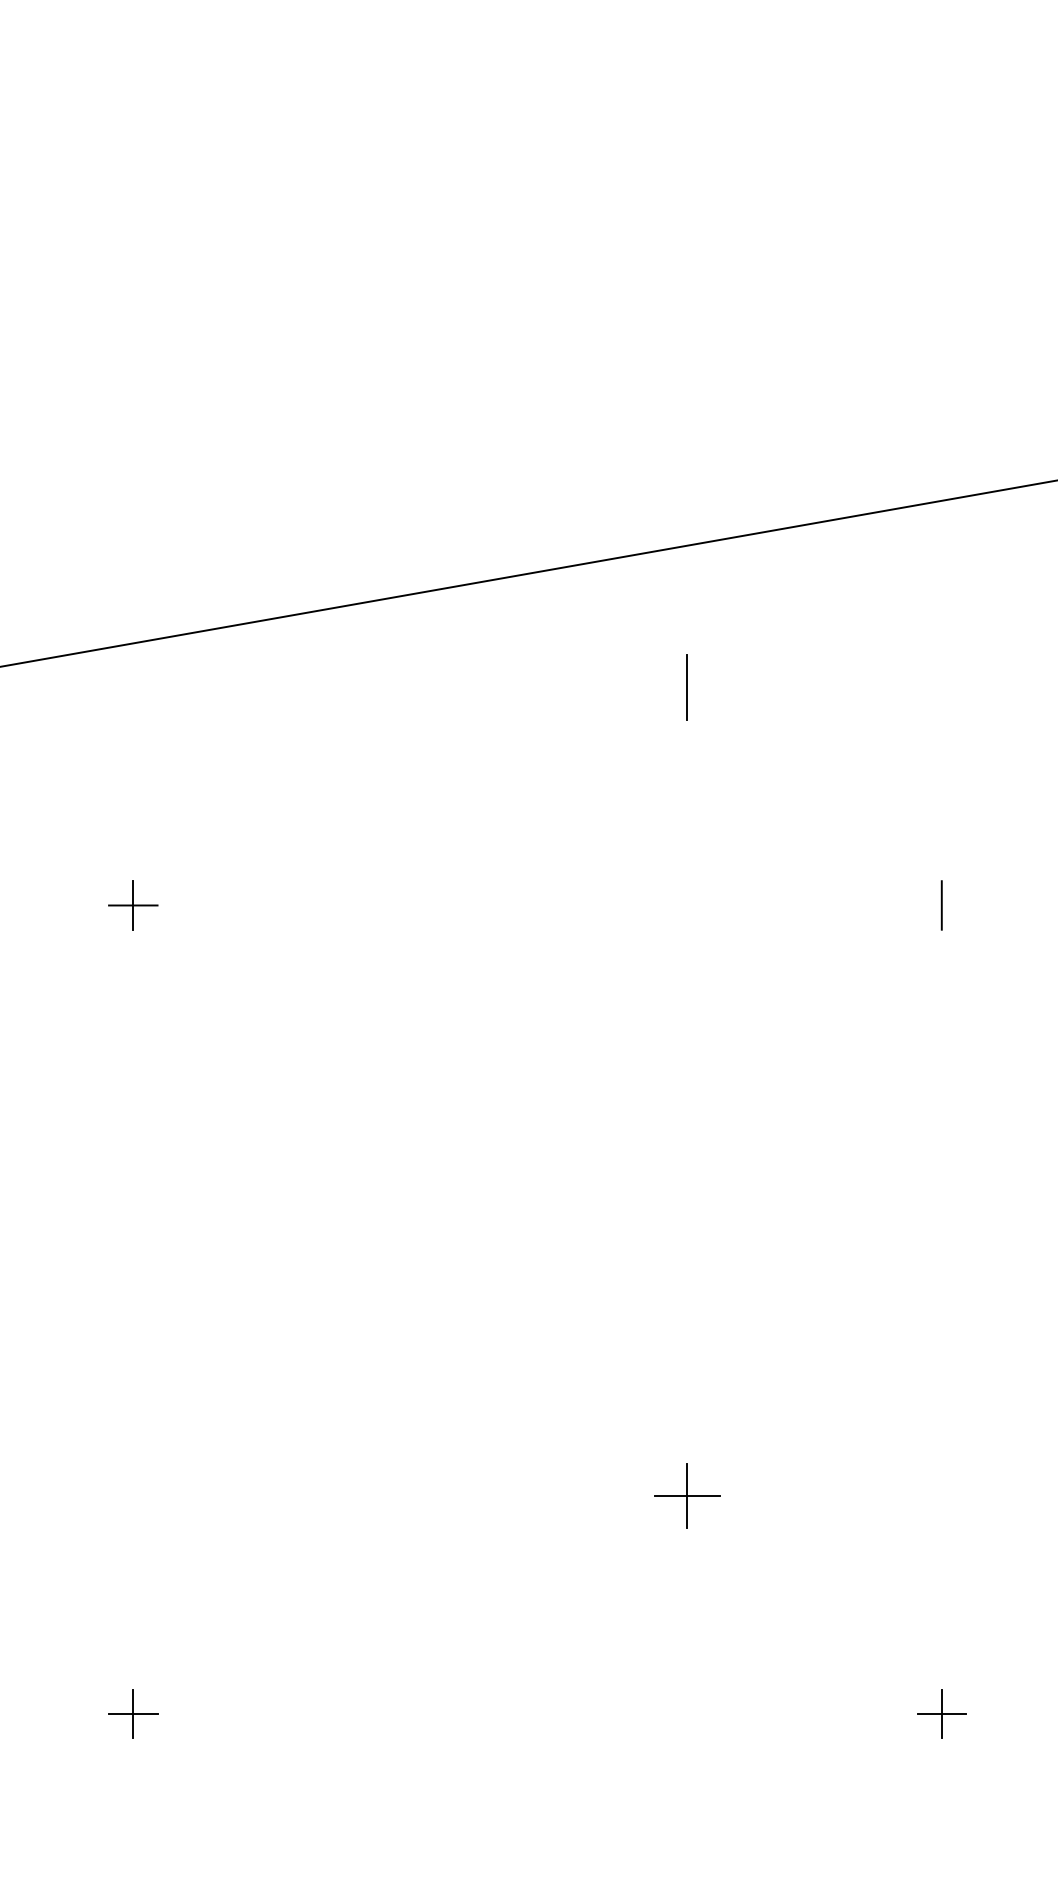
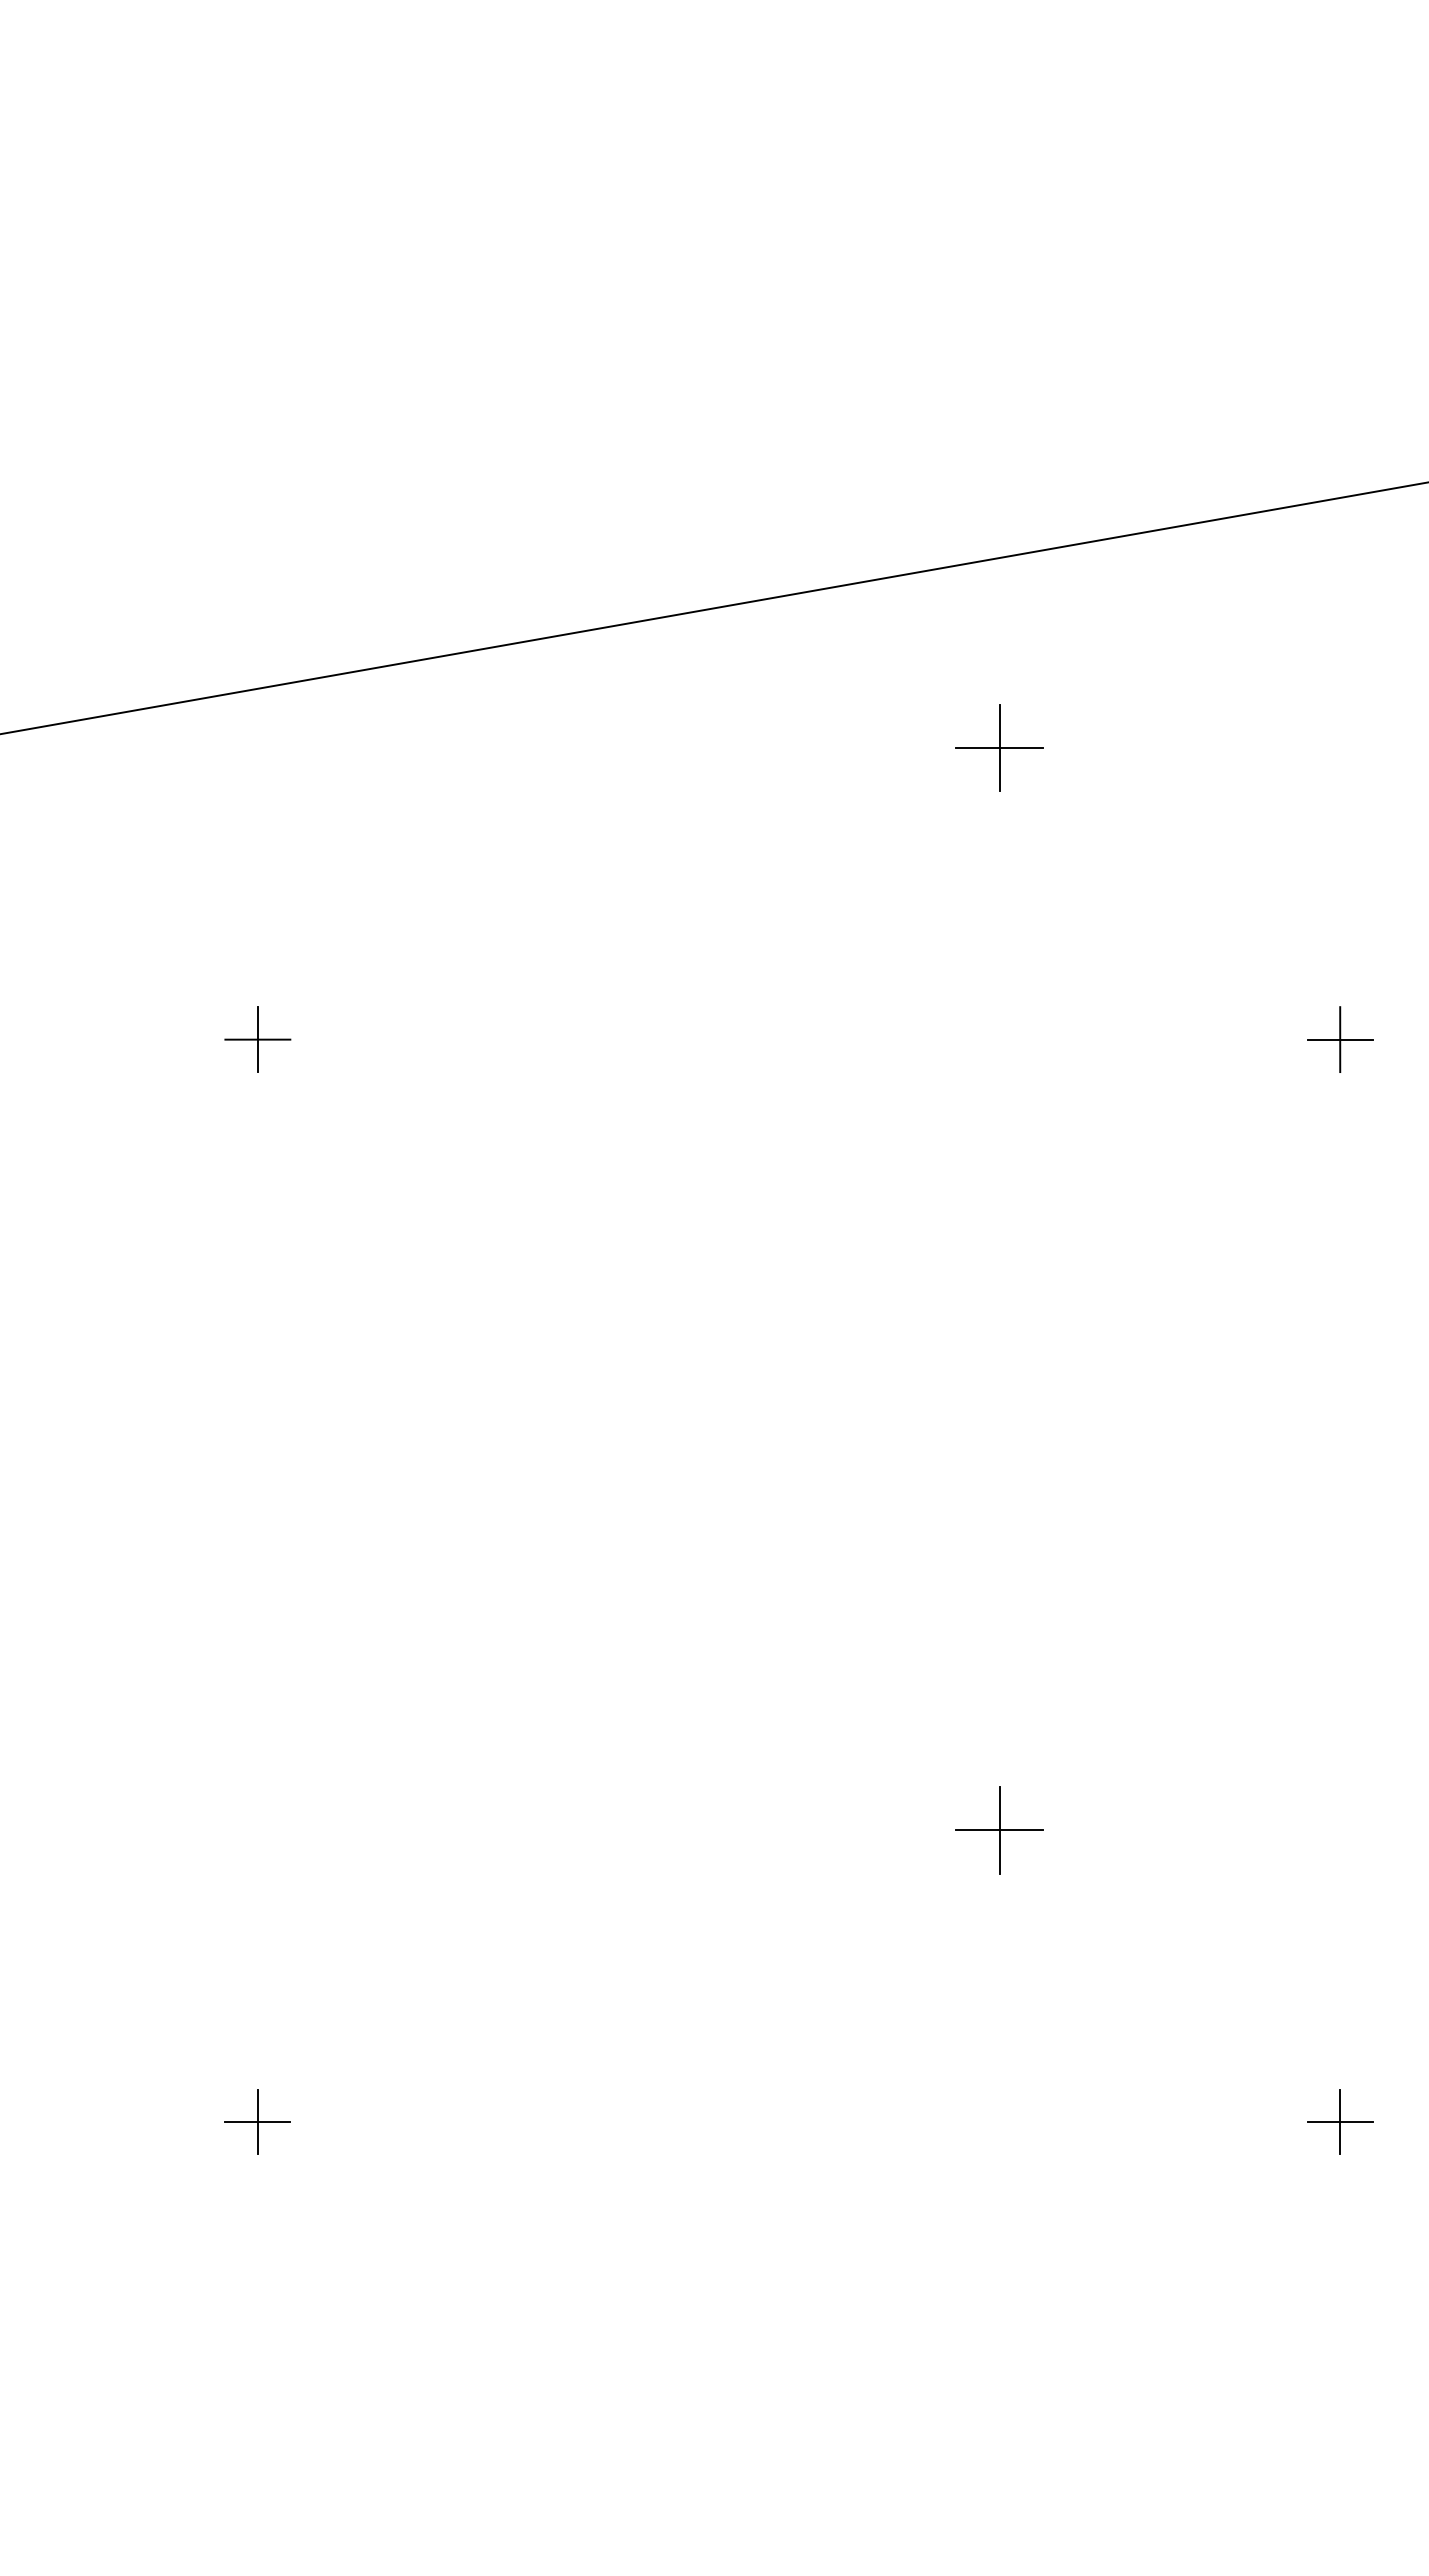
line: (687, 687) -> (999, 747), added
line: (941, 905) -> (1339, 1039), added

